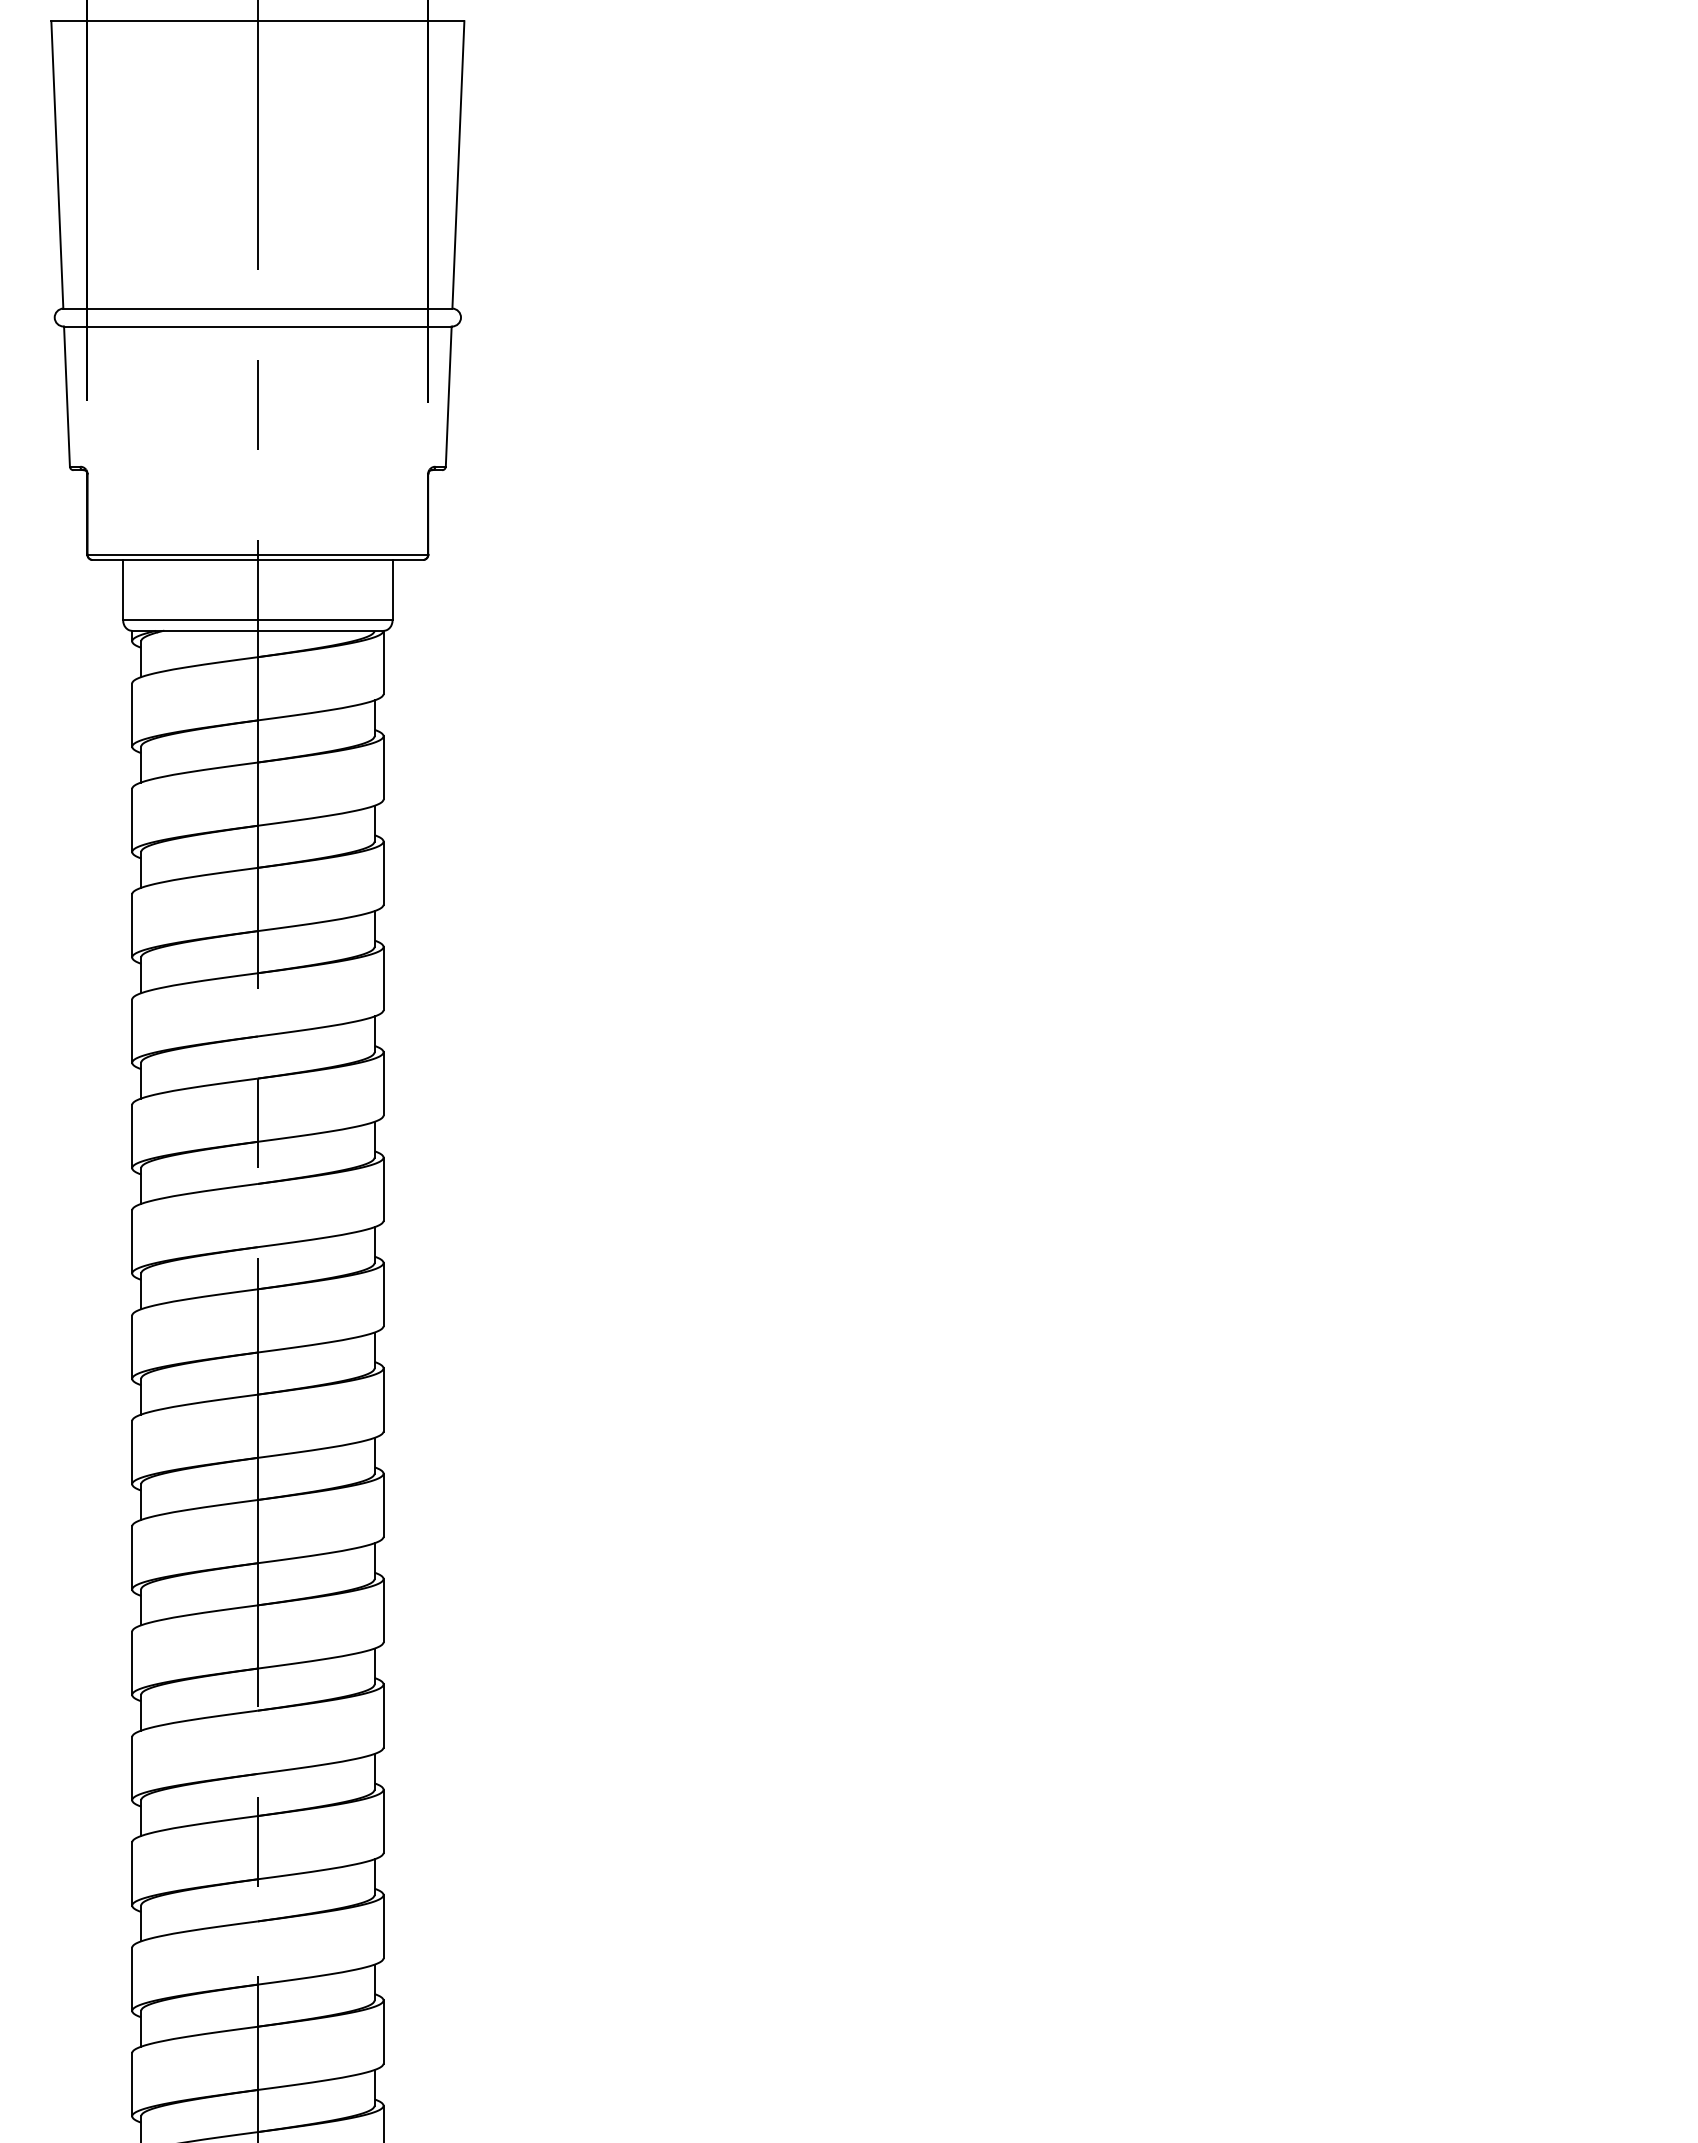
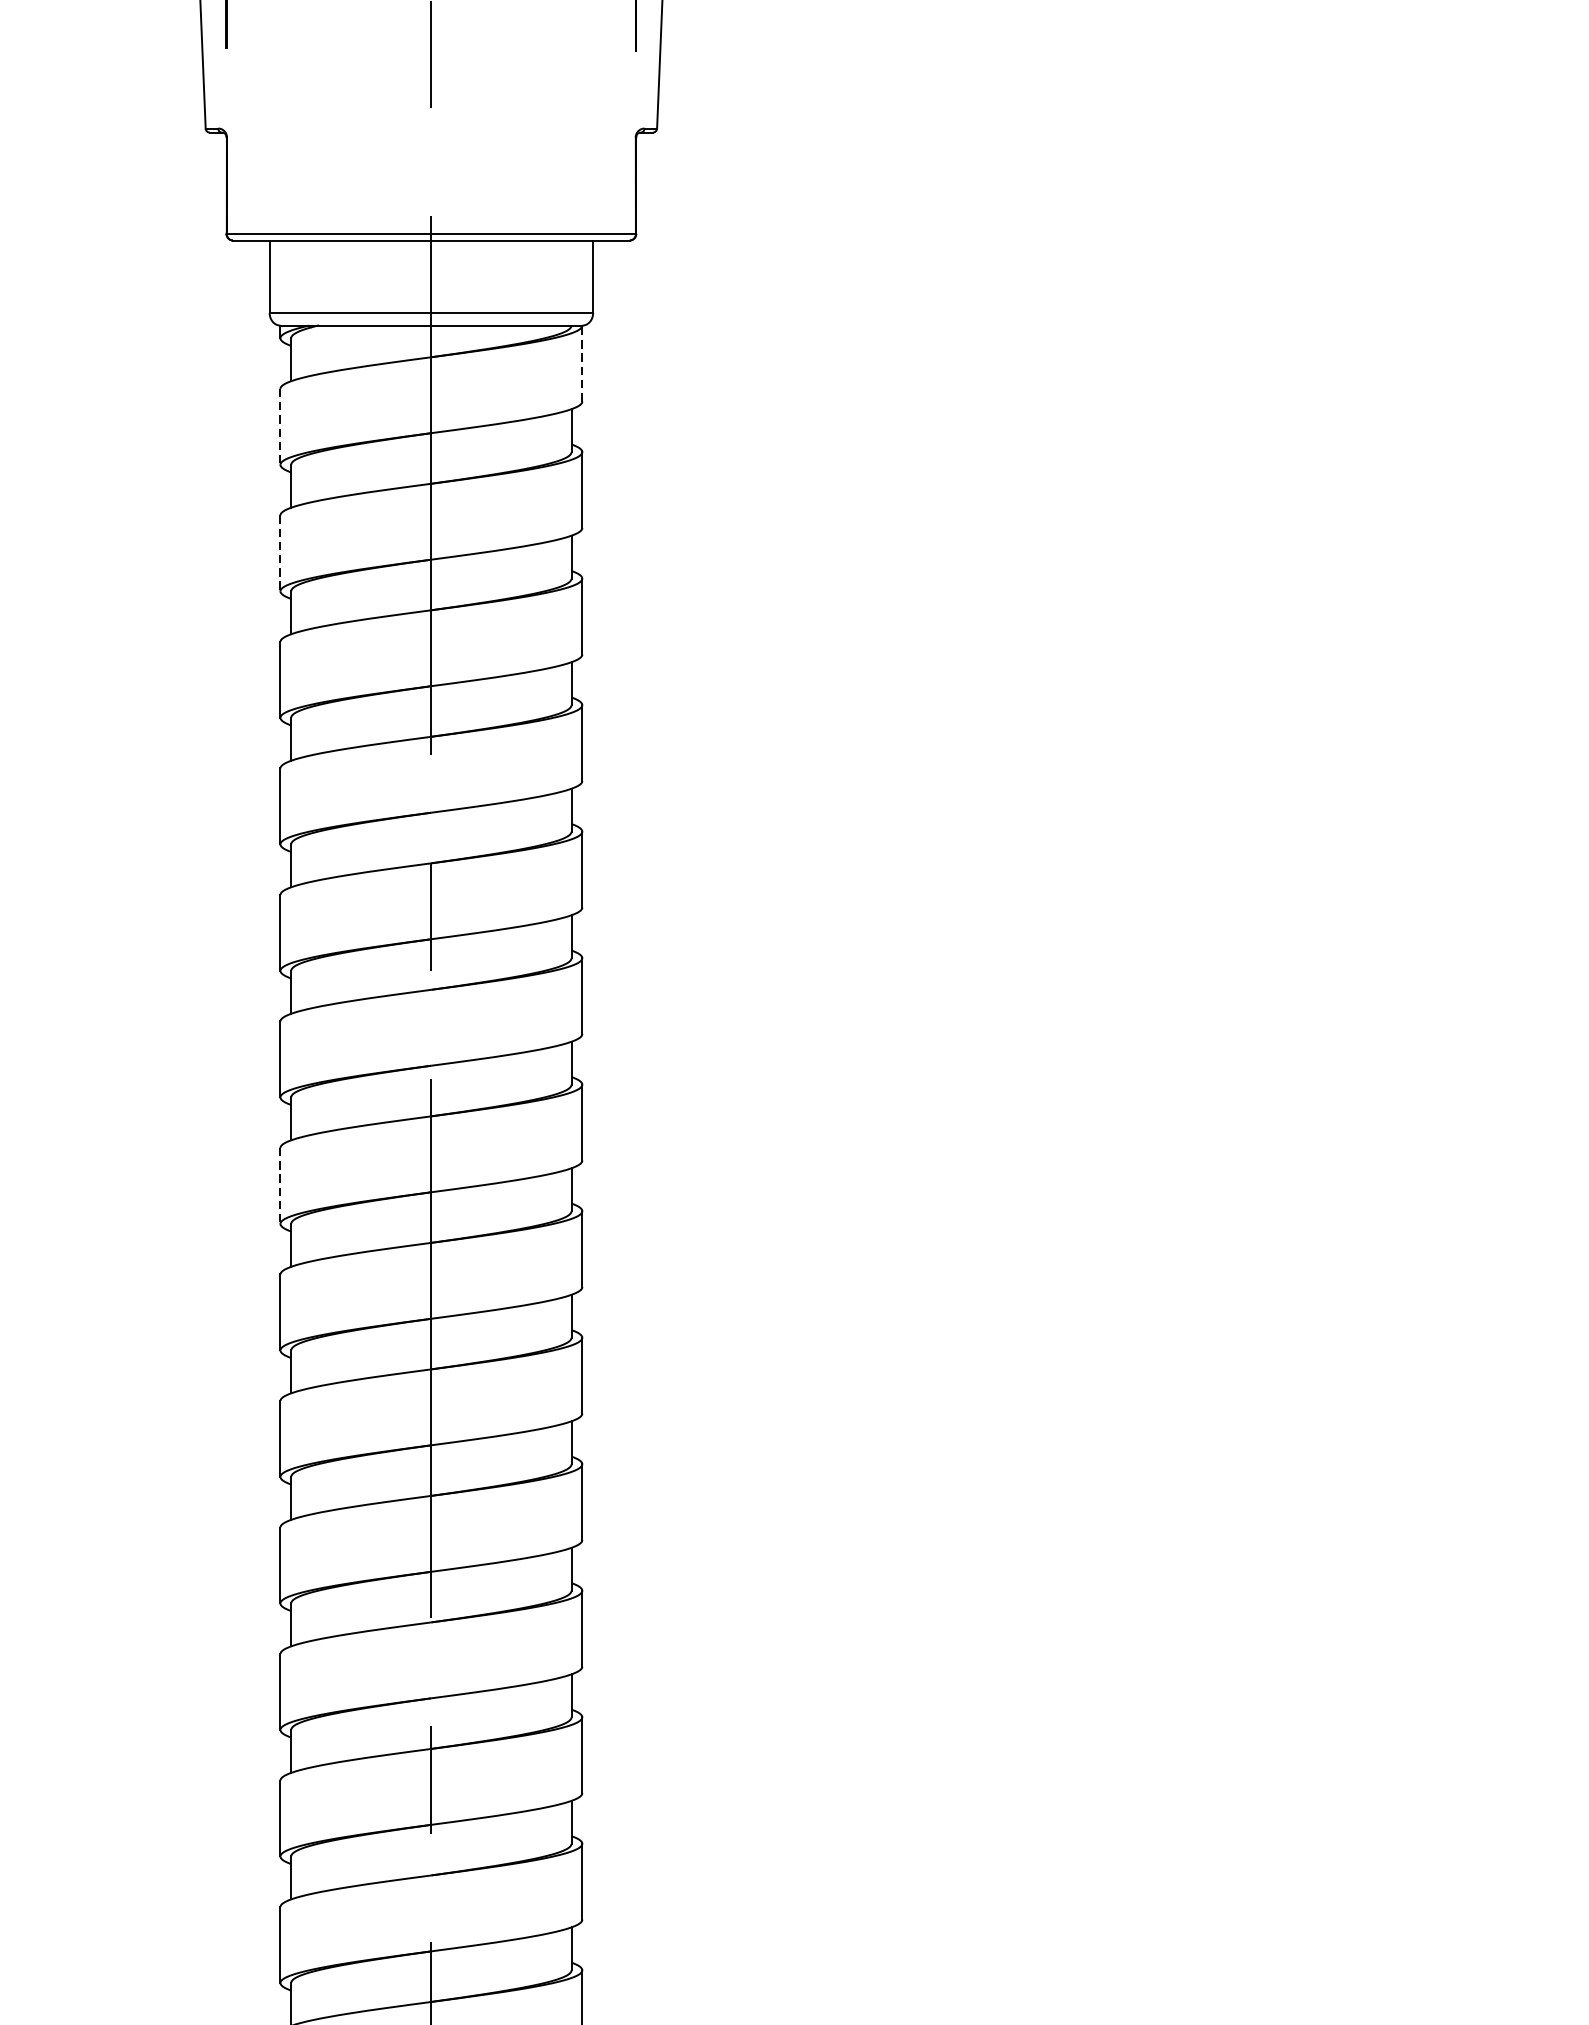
line: (383, 662) -> (582, 363), solid -> dashed
line: (132, 715) -> (280, 427), solid -> dashed
line: (132, 820) -> (280, 553), solid -> dashed
line: (132, 1347) -> (280, 1186), solid -> dashed

